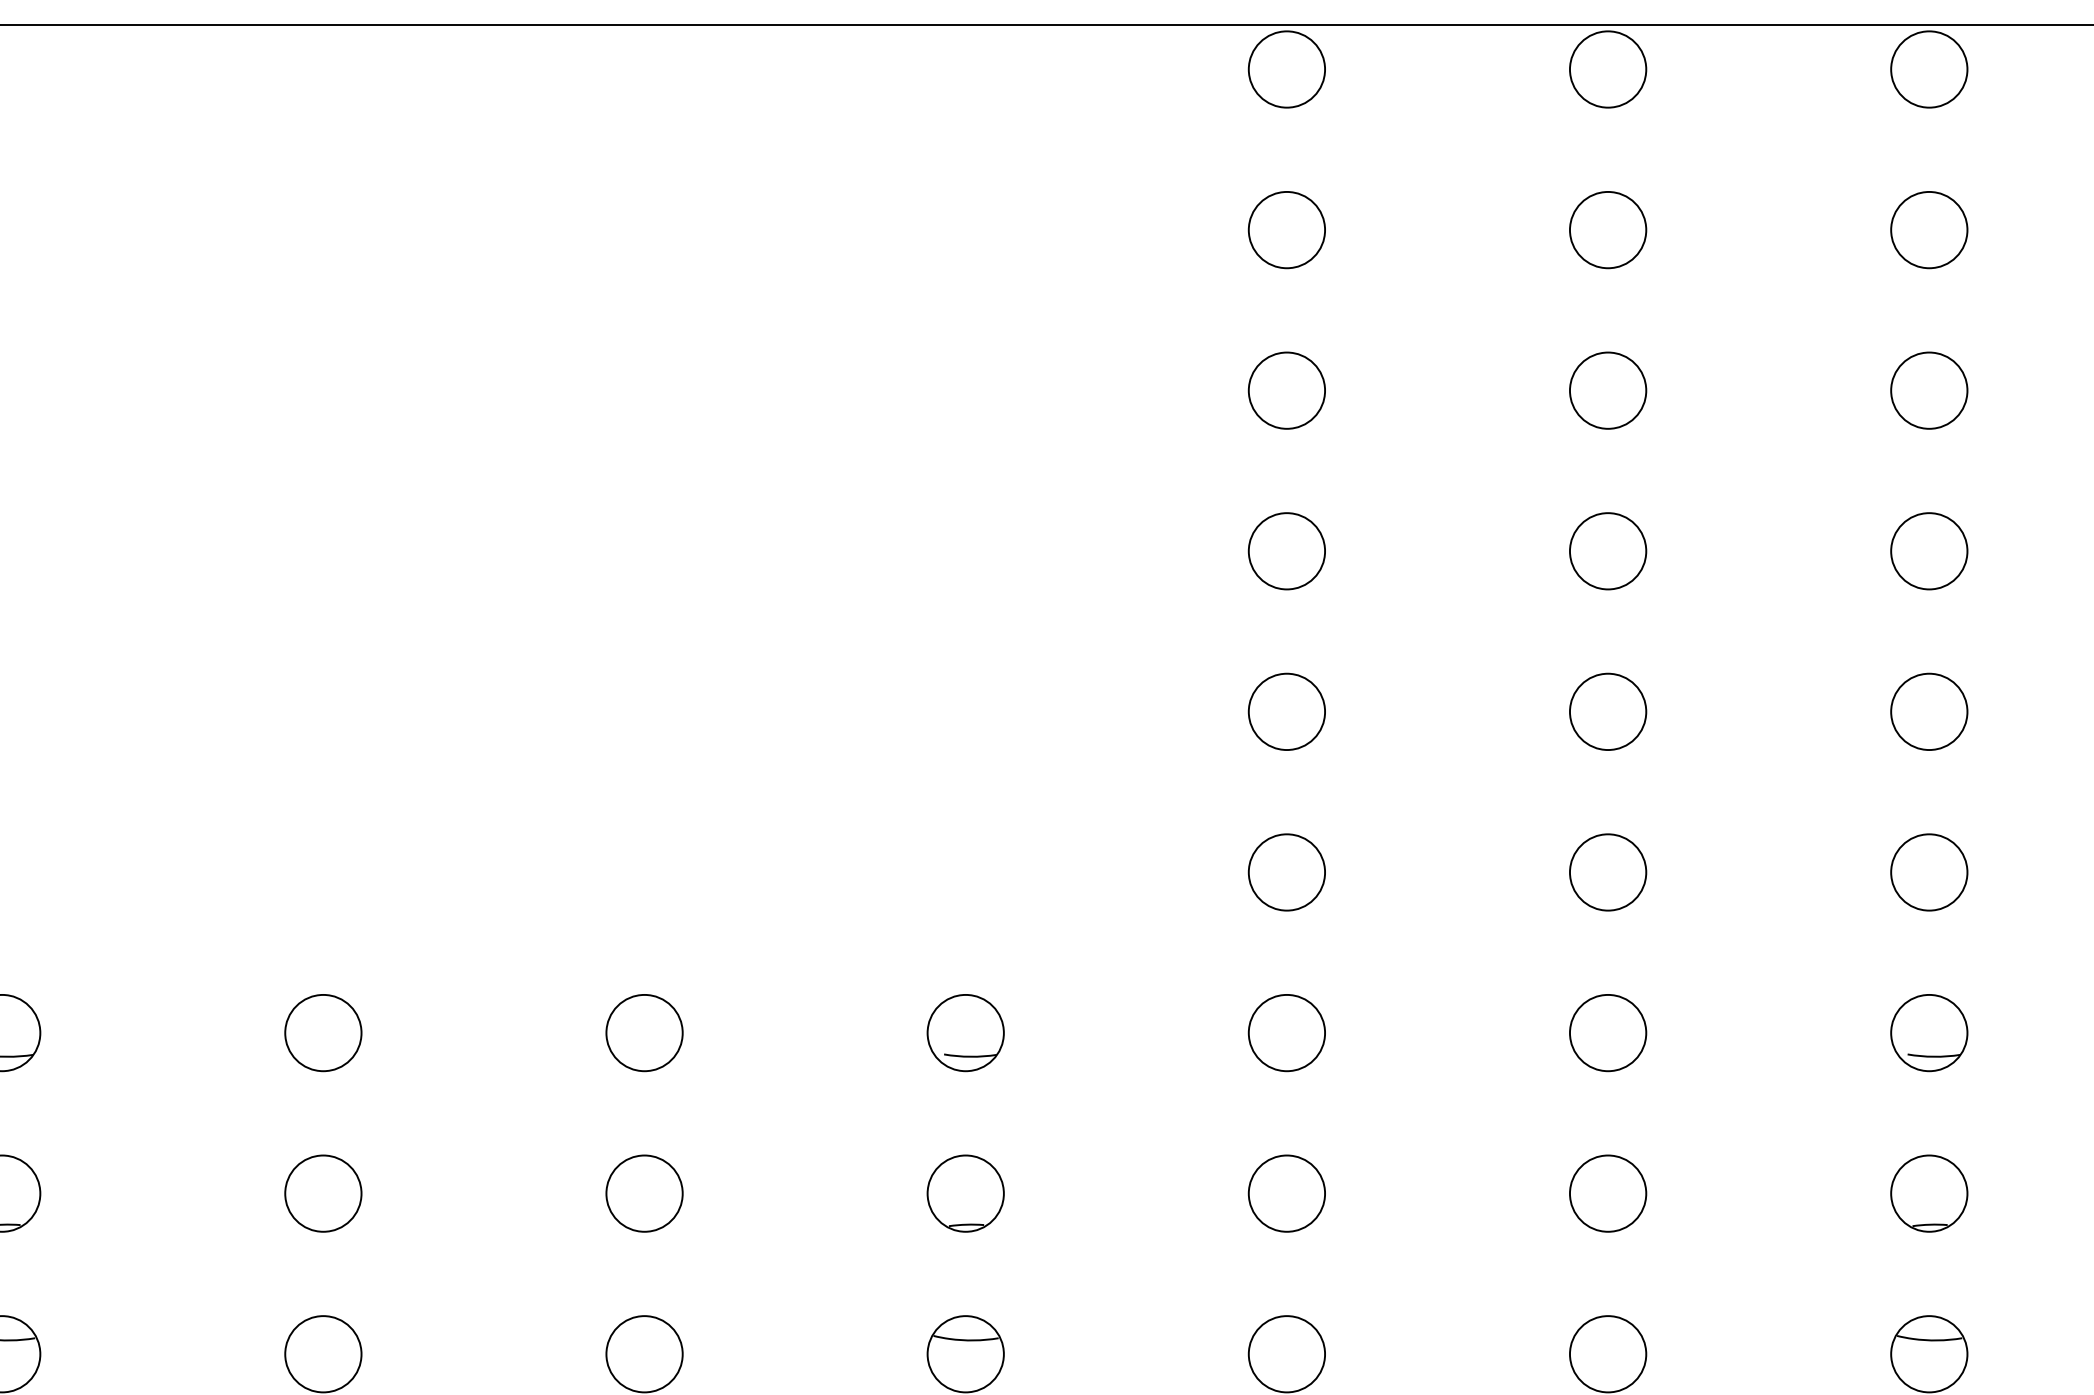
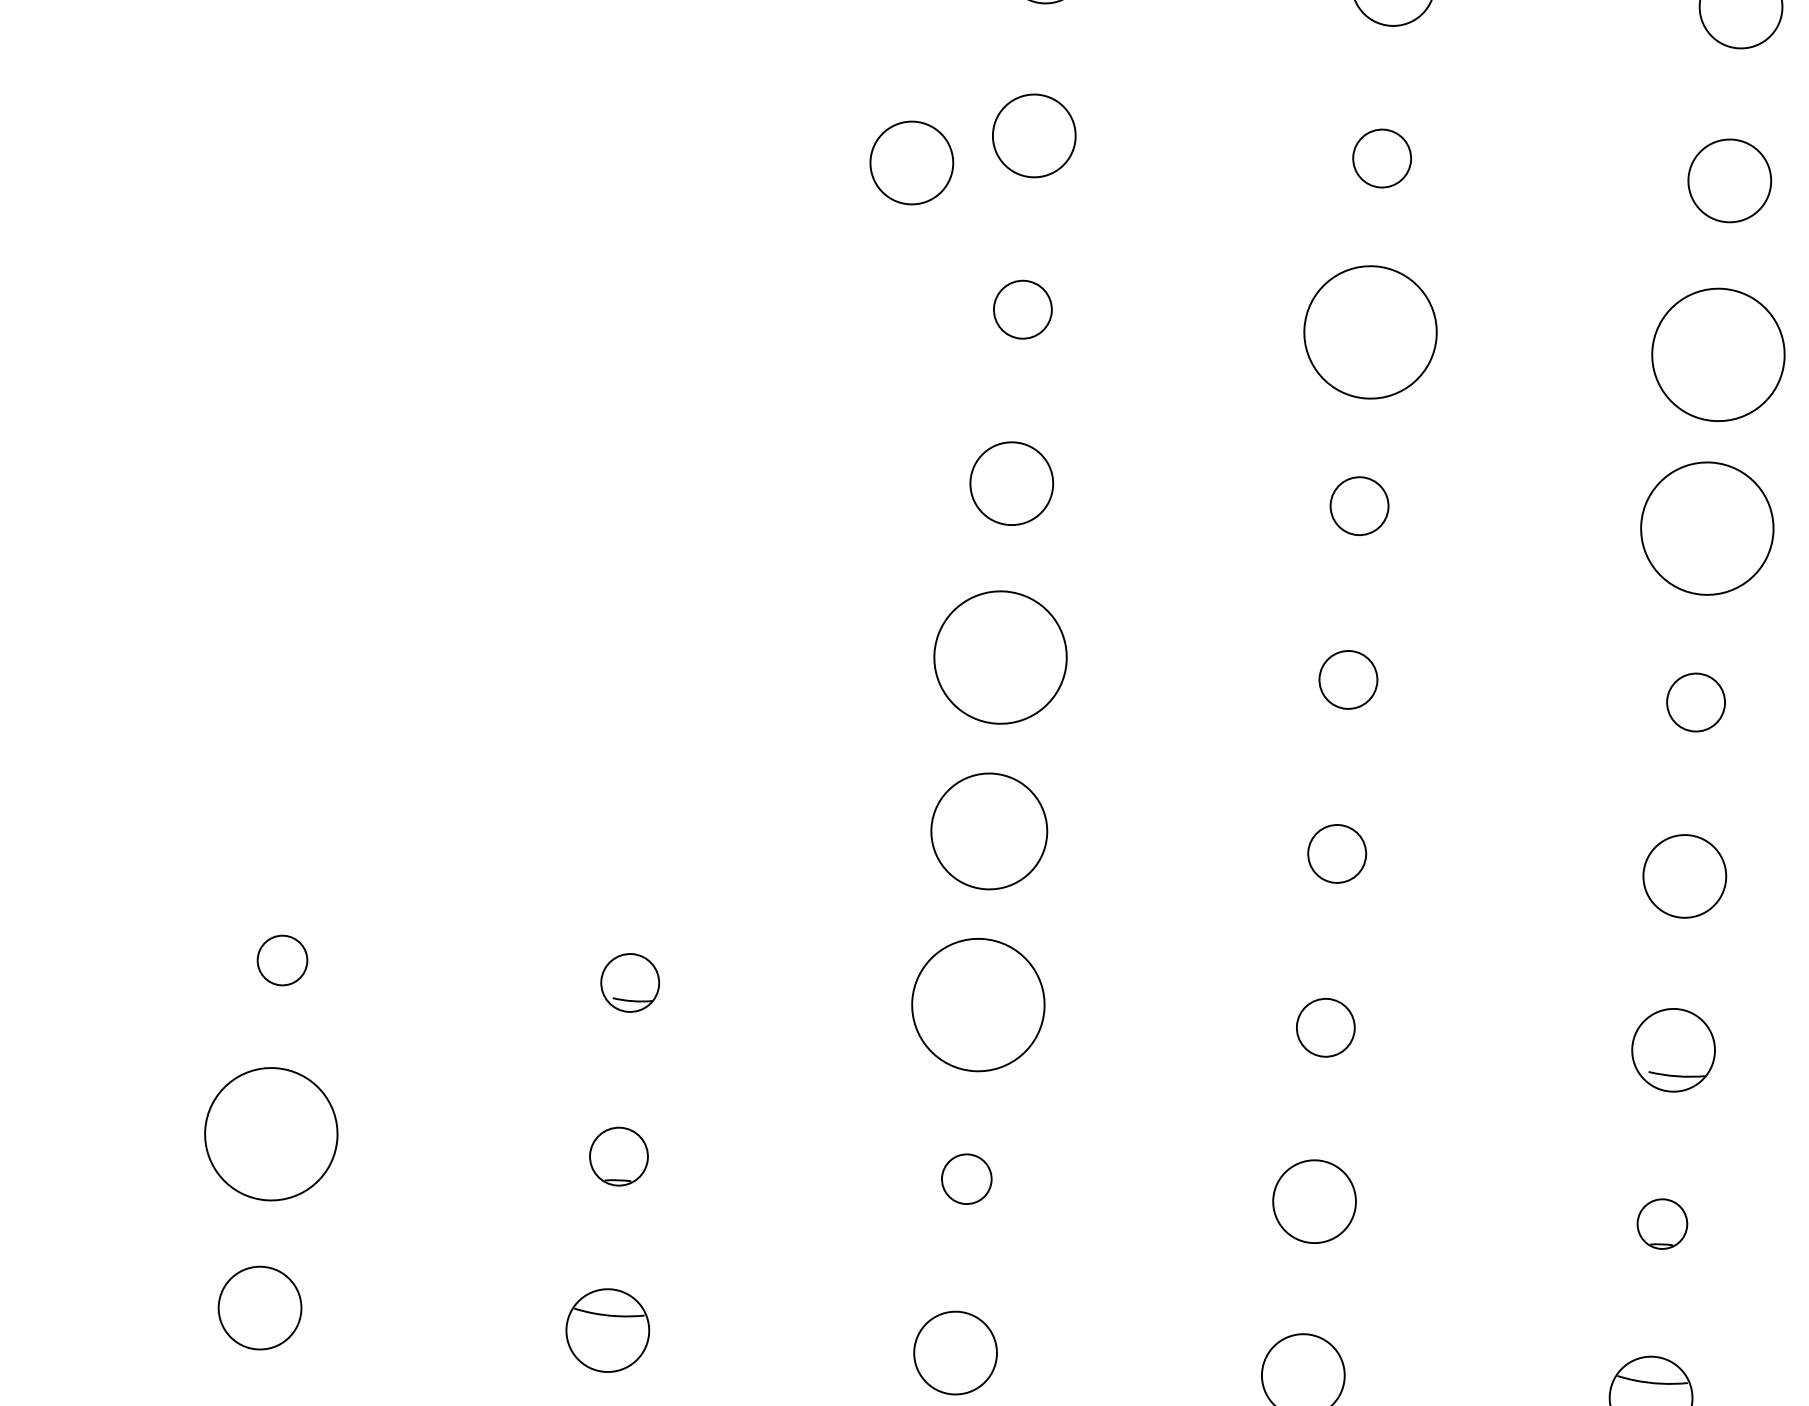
circle: (1608, 230) -> (1382, 158), size x0.7
circle: (1175, 262) -> (911, 163), added
circle: (1286, 390) -> (1022, 309), size x0.7
circle: (1608, 390) -> (1371, 332), size x1.6
circle: (1929, 390) -> (1718, 354), size x1.6
circle: (1607, 551) -> (1358, 506), size x0.7
circle: (1929, 551) -> (1707, 528), size x1.6
circle: (1286, 711) -> (1000, 657), size x1.6
circle: (1608, 711) -> (1348, 679), size x0.7
circle: (1929, 711) -> (1696, 702), size x0.7
circle: (1286, 872) -> (988, 831), size x1.4
circle: (1608, 872) -> (1337, 854), size x0.7
circle: (1607, 1032) -> (1325, 1027), size x0.7
circle: (644, 1033) -> (282, 960), size x0.6
part: (965, 1033) -> (630, 983), size x0.7
circle: (1286, 1033) -> (977, 1005), size x1.6
circle: (644, 1193) -> (271, 1134), size x1.6
part: (965, 1193) -> (618, 1156), size x0.7
circle: (1286, 1193) -> (966, 1179), size x0.6
part: (1929, 1193) -> (1662, 1224), size x0.6

